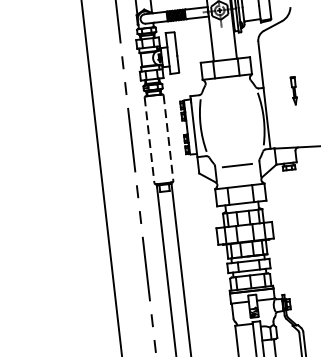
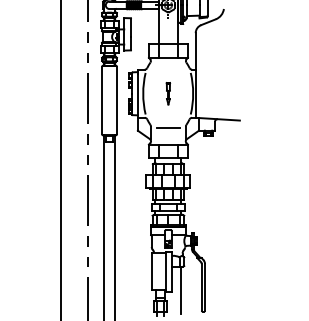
part: (293, 90) -> (167, 93), moved
line: (169, 138) -> (117, 100), dashed -> solid
line: (150, 140) -> (102, 100), dashed -> solid

